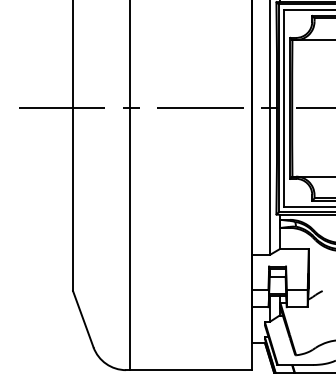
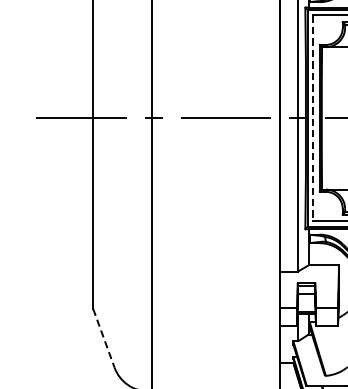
line: (283, 108) -> (312, 118), solid -> dashed
line: (83, 319) -> (104, 338), solid -> dashed

